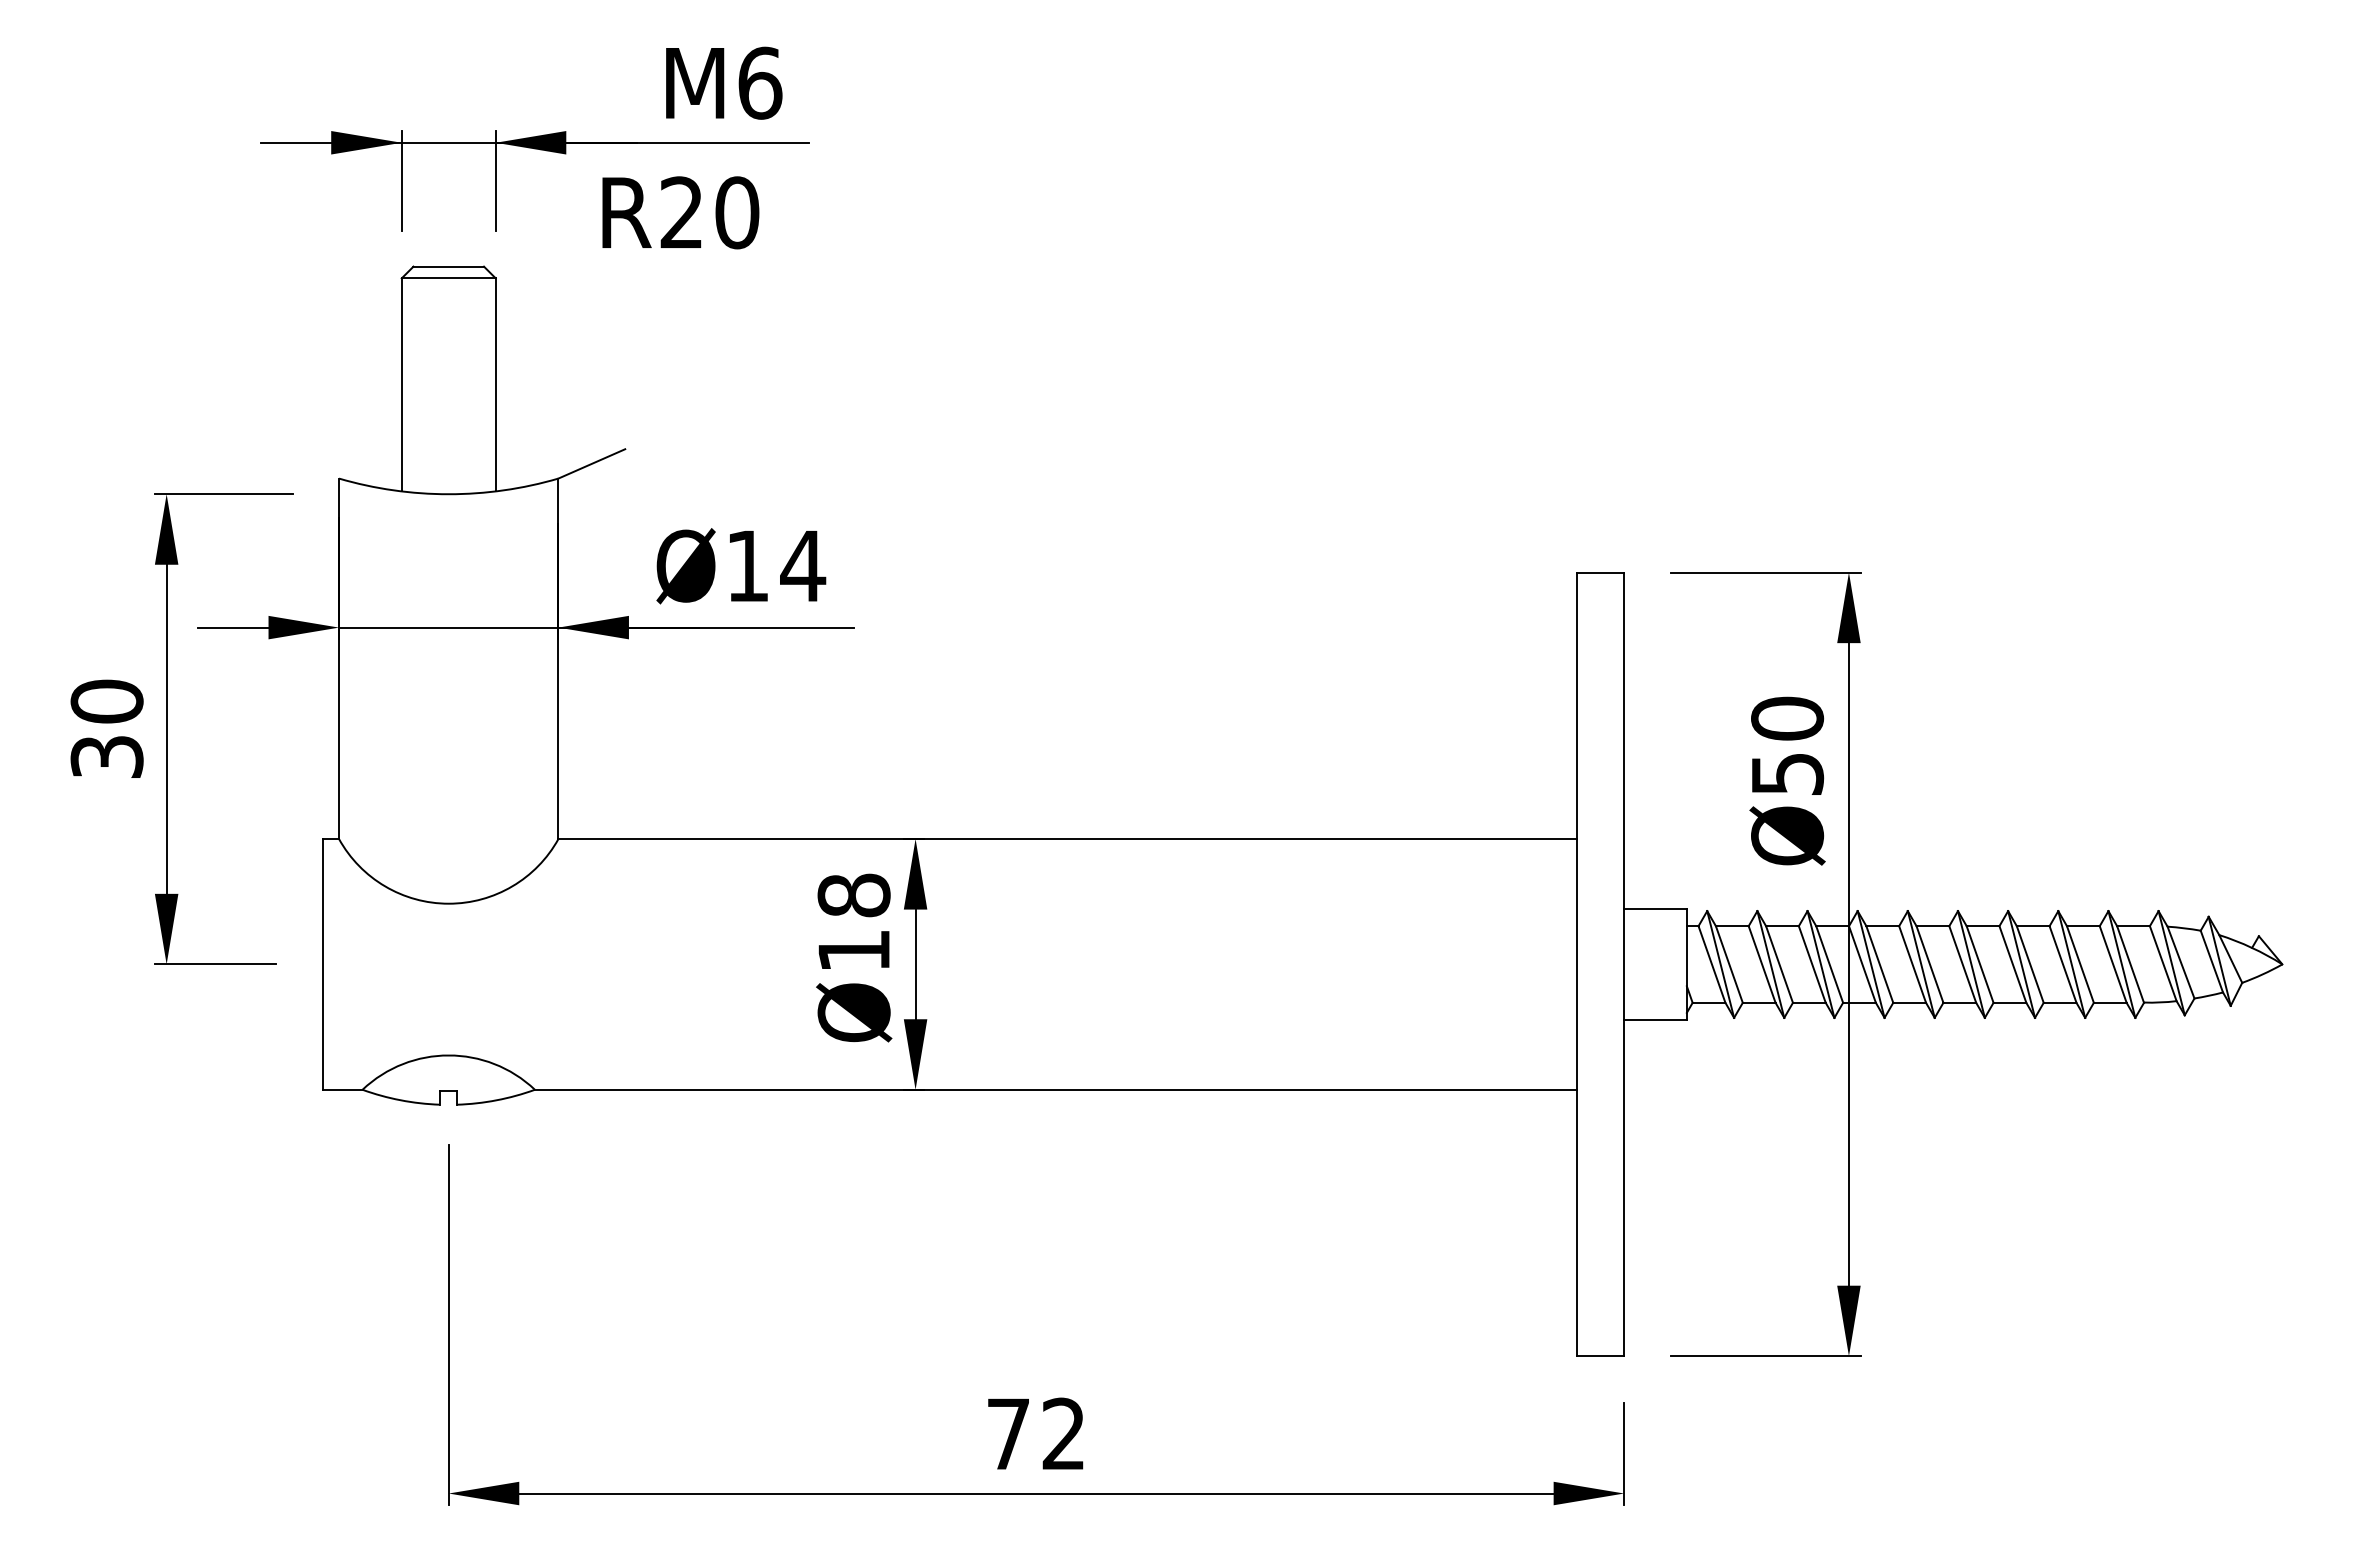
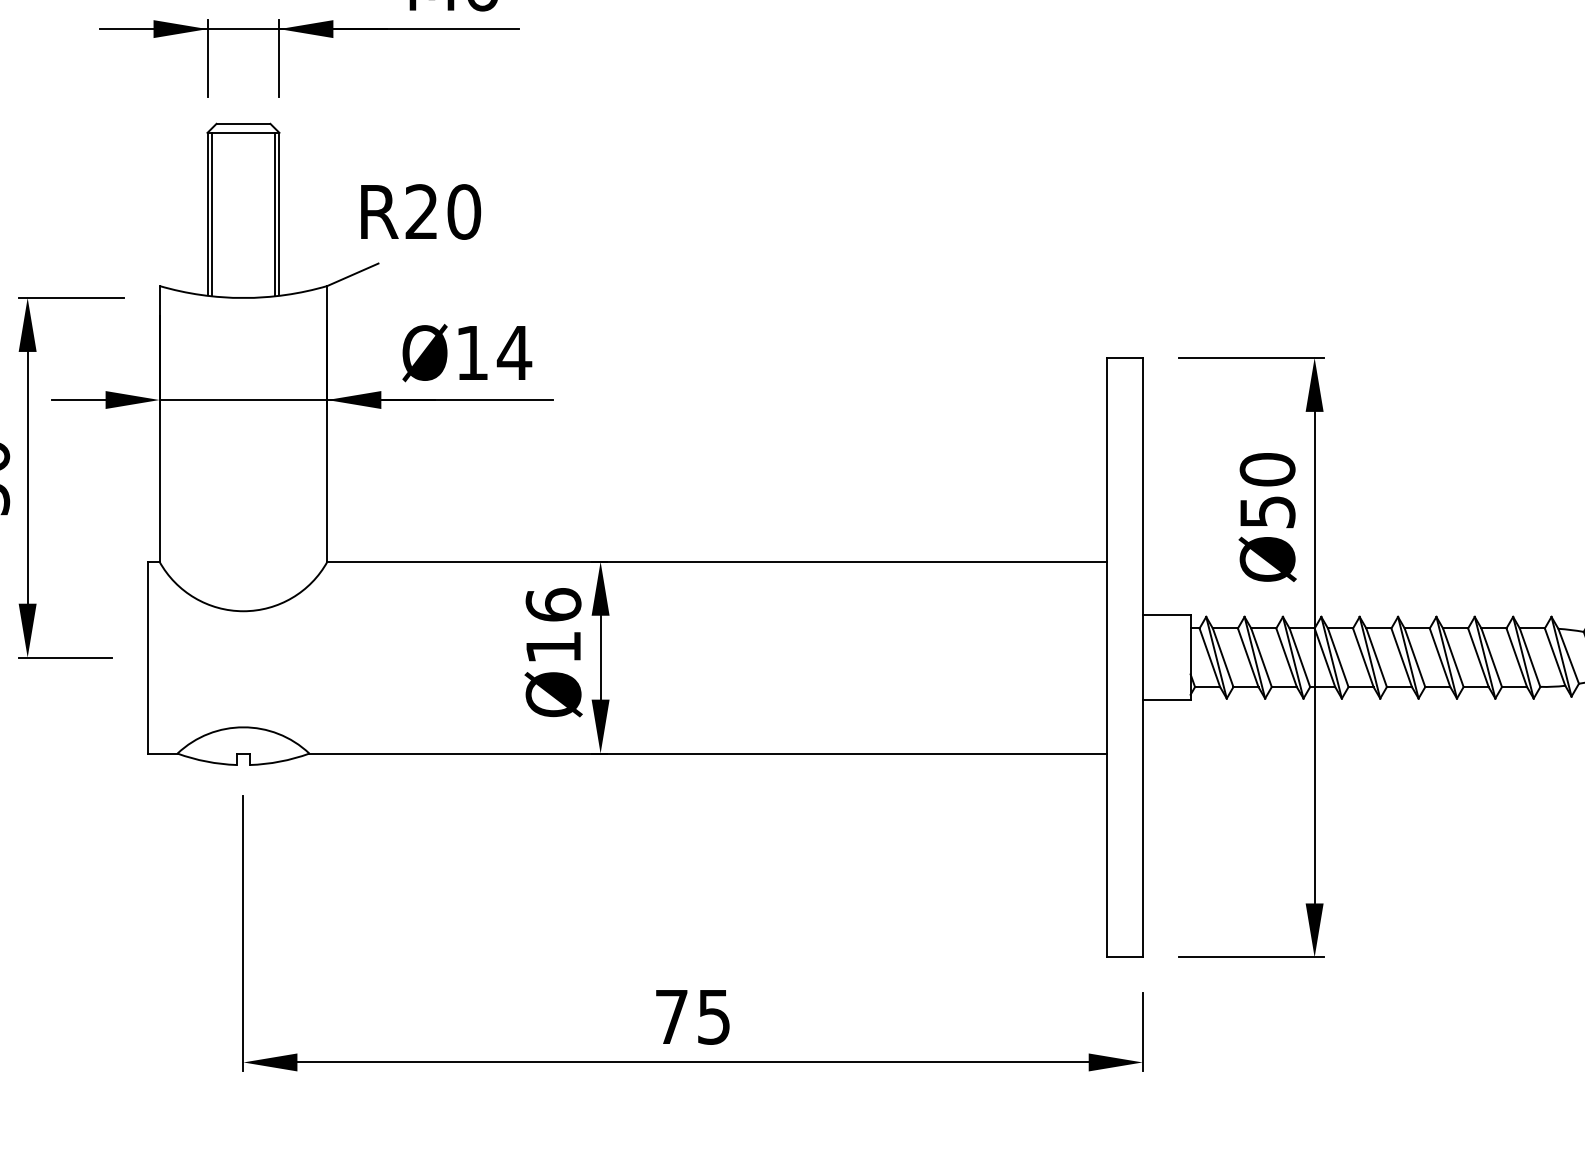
text: (680, 212) -> (420, 211), moved
line: (408, 384) -> (212, 214), added
line: (489, 384) -> (274, 214), added
text: (853, 895) -> (553, 604), Ø18 -> Ø16
text: (1063, 1433) -> (713, 1016), 72 -> 75

